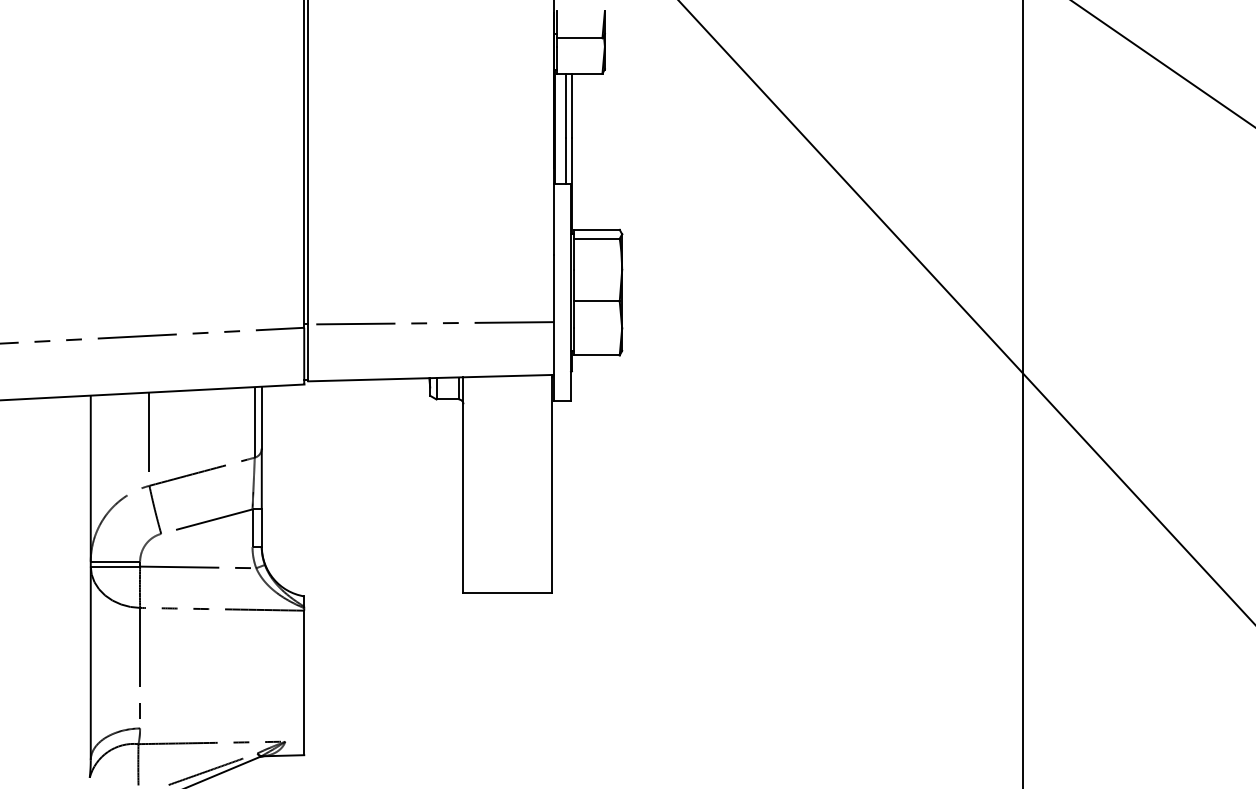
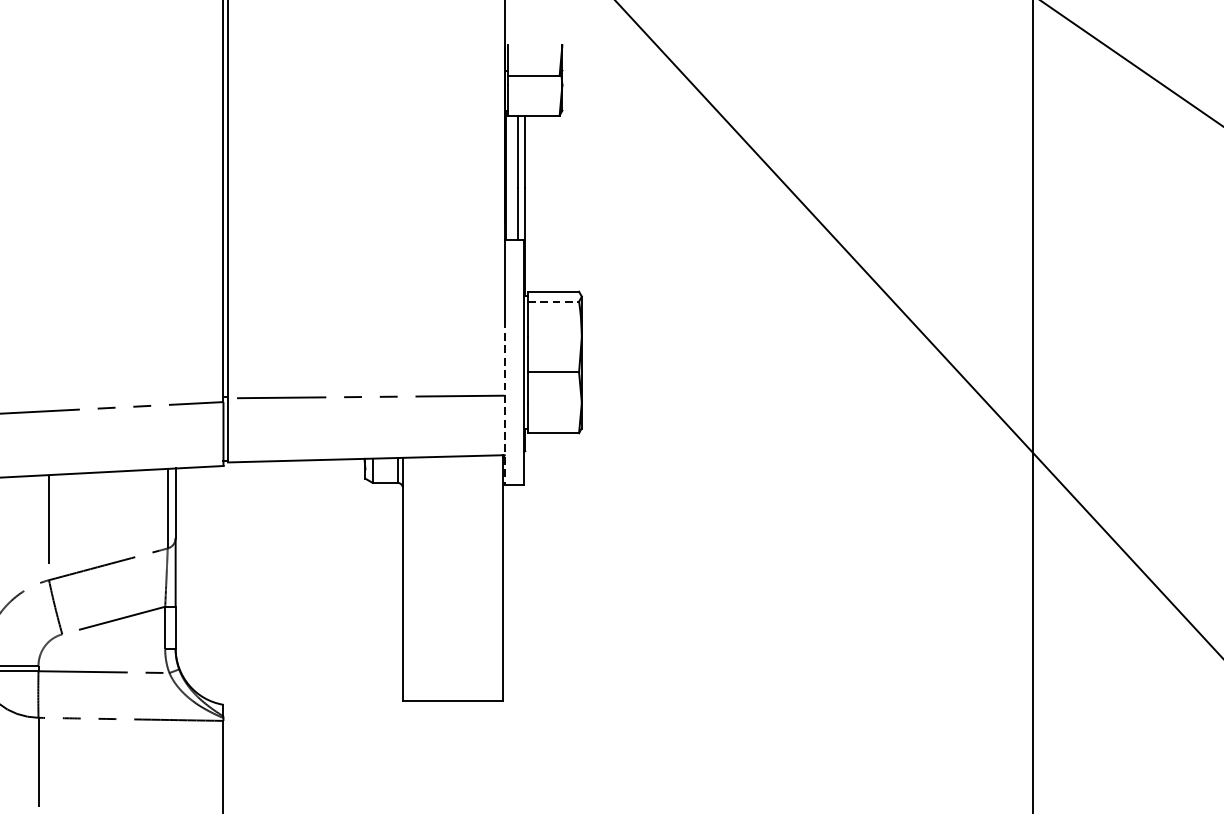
line: (596, 238) -> (552, 301), solid -> dashed
line: (553, 328) -> (504, 402), solid -> dashed

